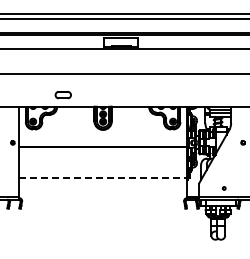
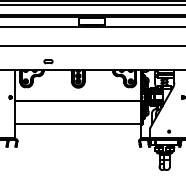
part: (63, 95) -> (48, 61), size x0.71
line: (103, 177) -> (78, 123), dashed -> solid

